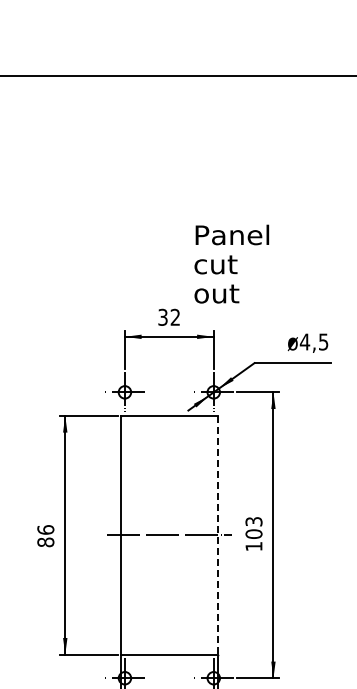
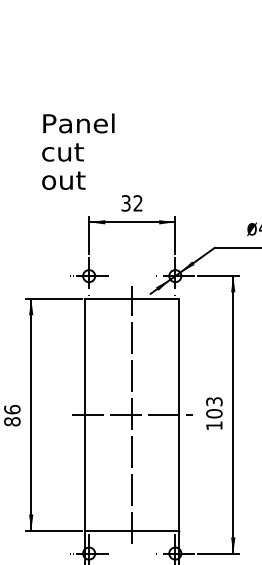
text: (231, 263) -> (78, 151), moved
line: (169, 535) -> (132, 415), added
line: (217, 535) -> (178, 415), dashed -> solid

